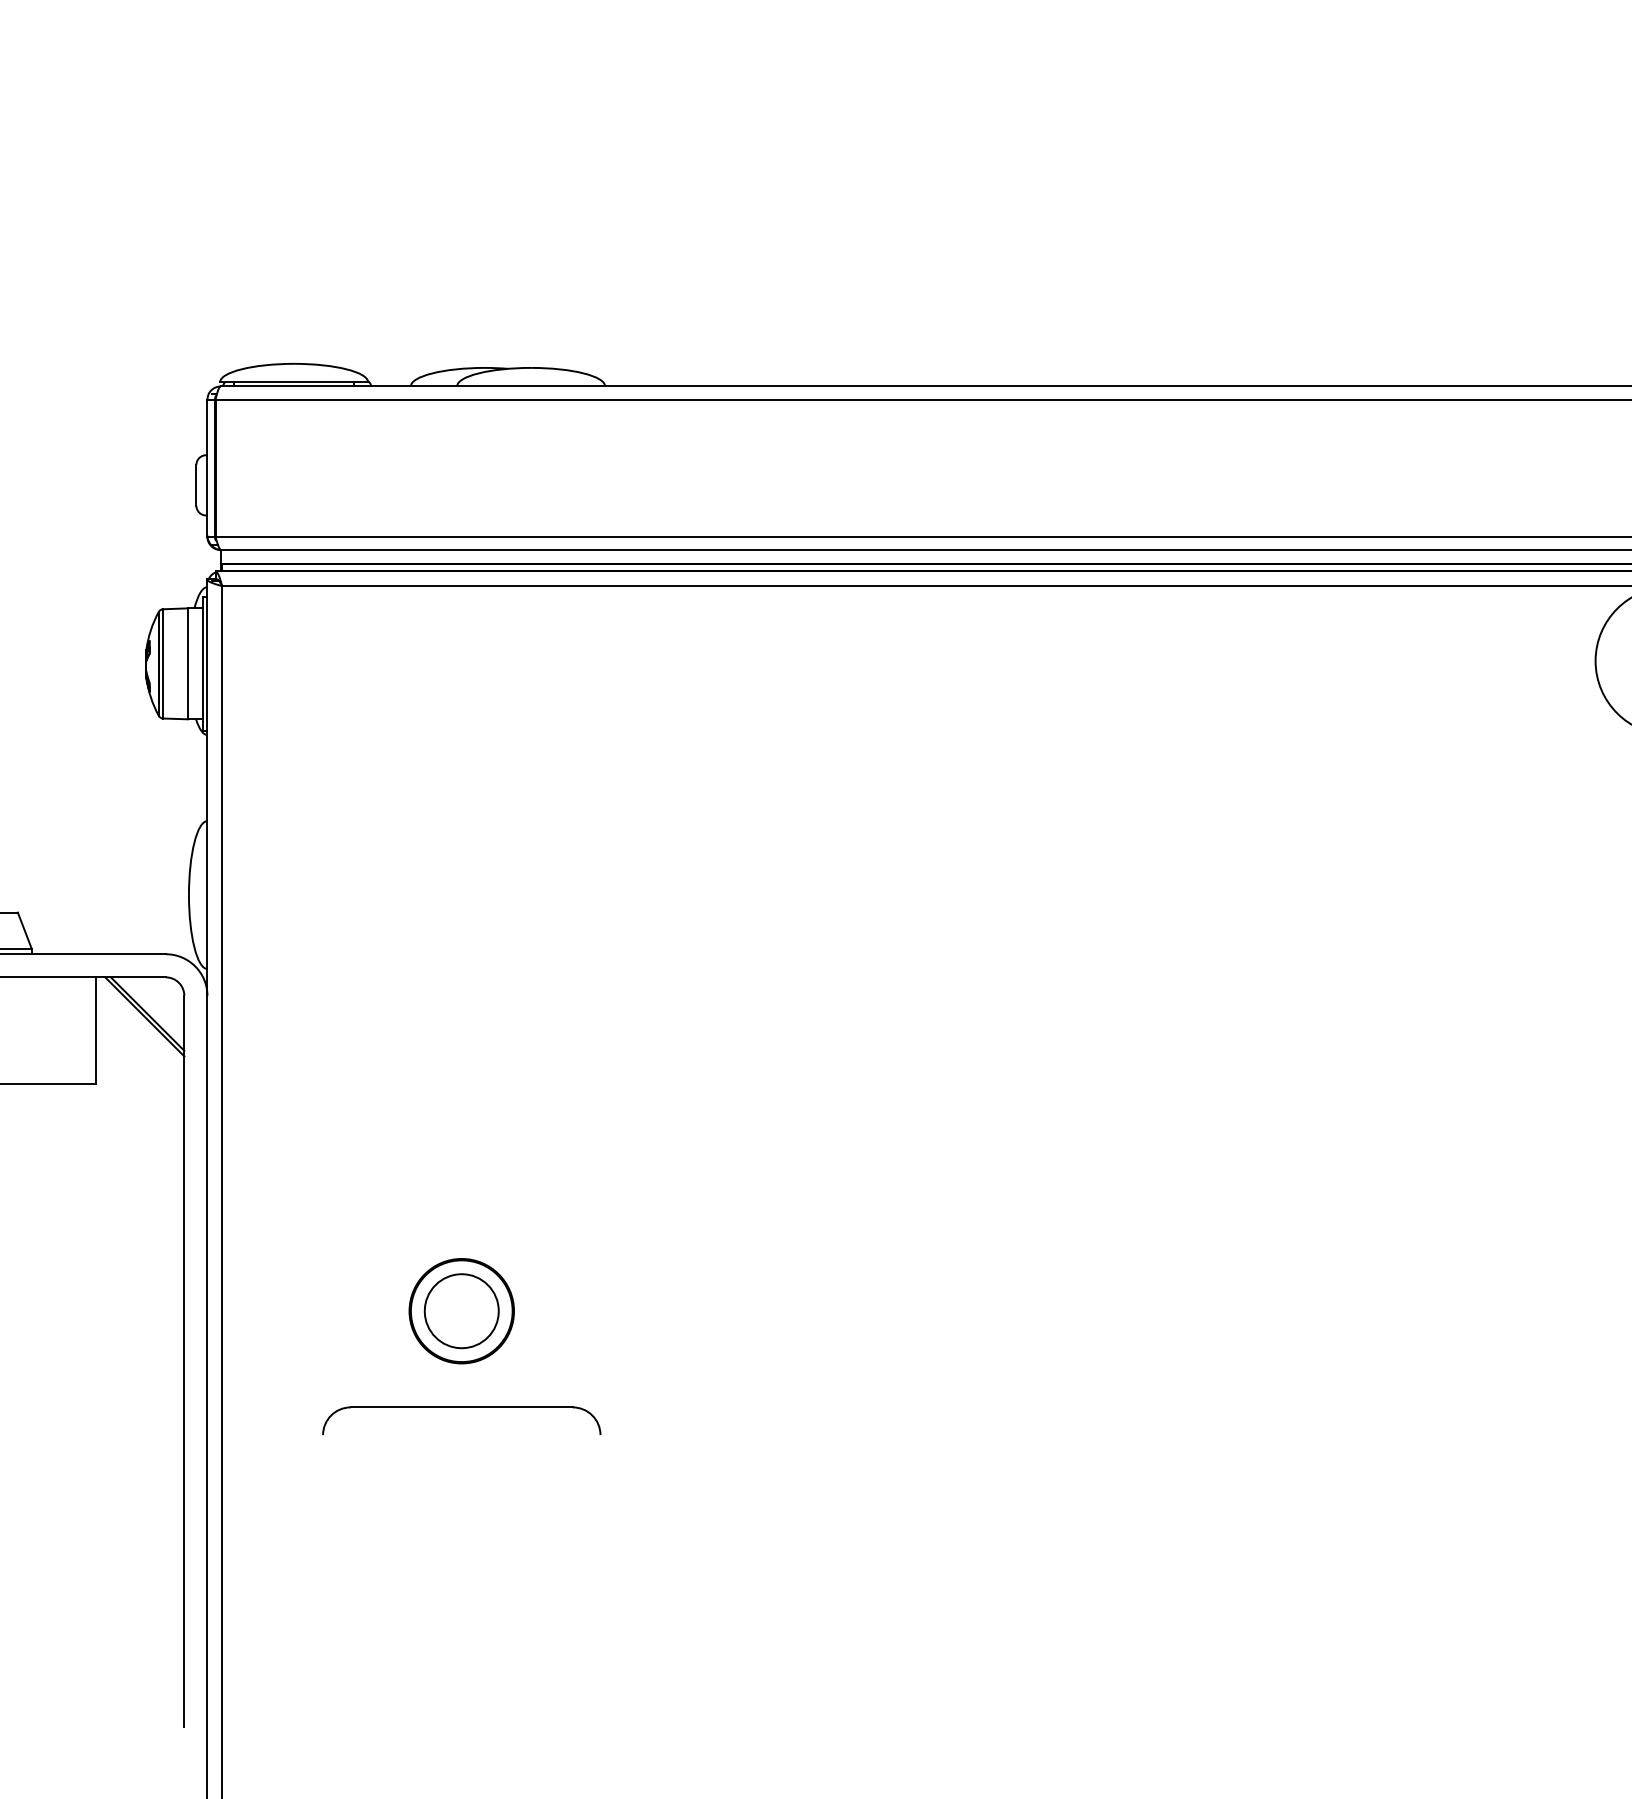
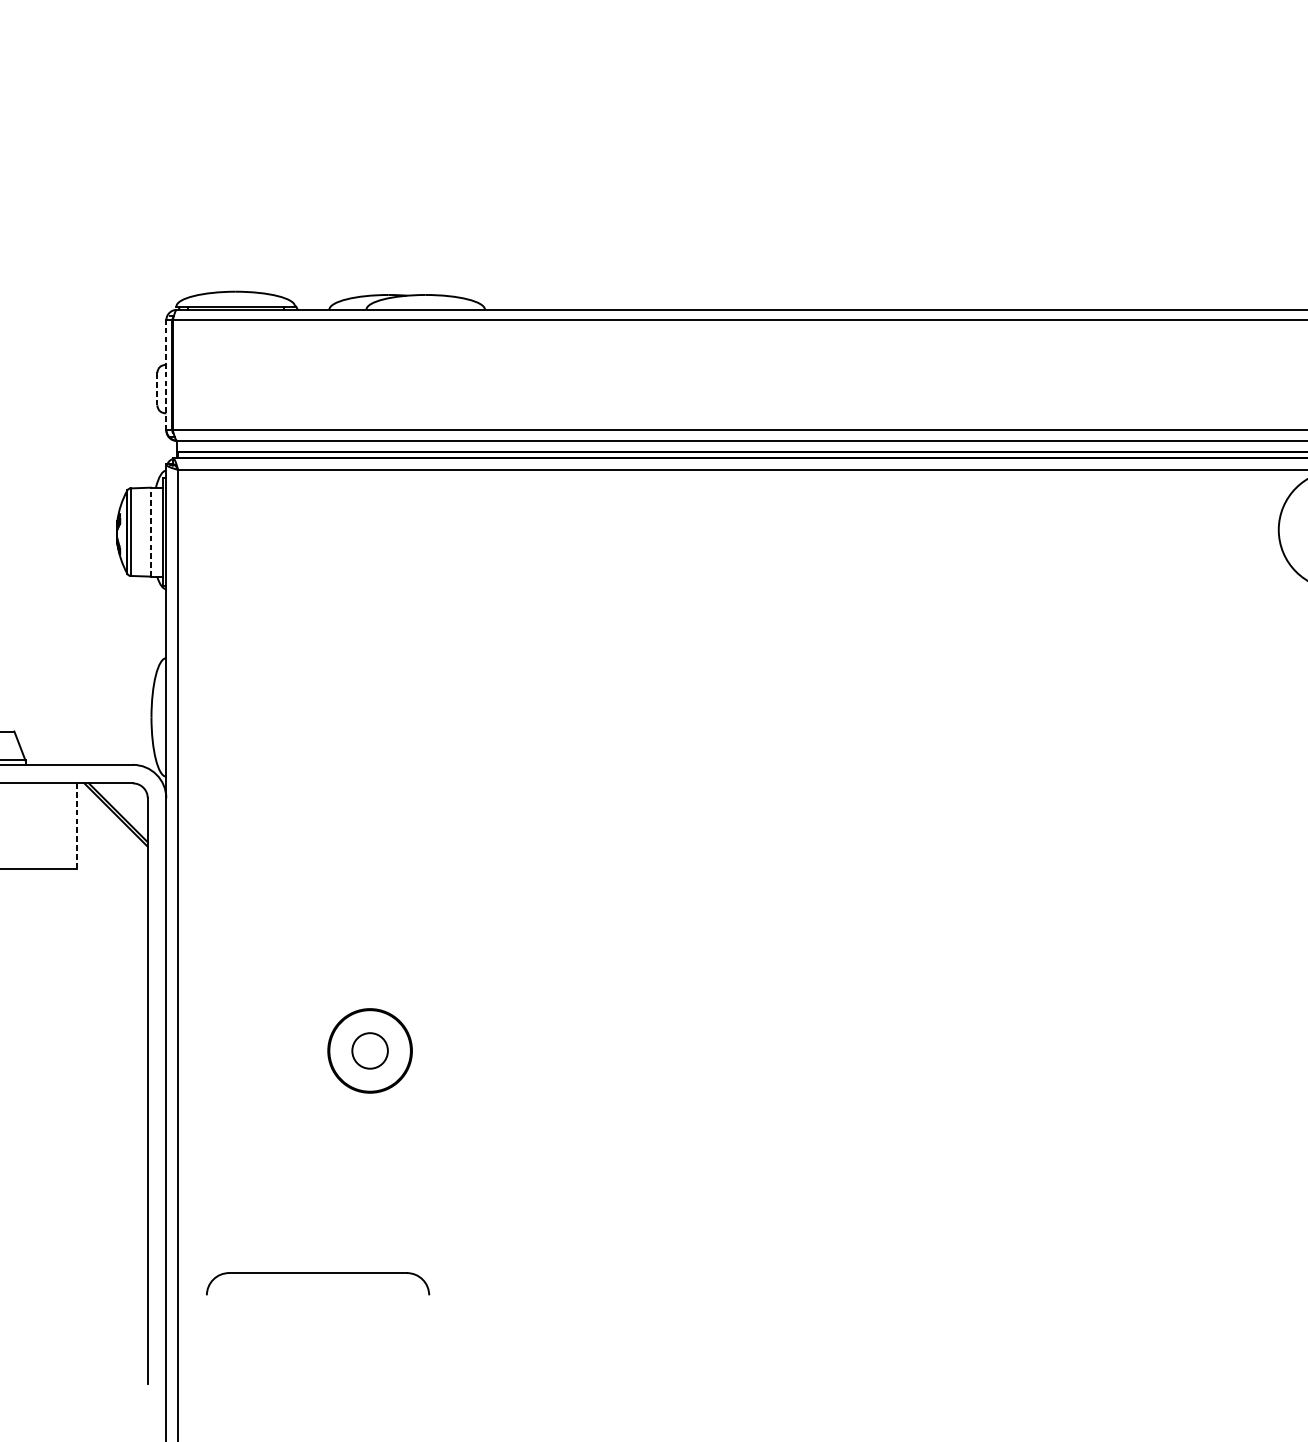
line: (207, 468) -> (166, 375), solid -> dashed
line: (196, 486) -> (157, 390), solid -> dashed
line: (188, 663) -> (151, 531), solid -> dashed
line: (96, 1031) -> (77, 826), solid -> dashed
circle: (461, 1311) -> (369, 1051), size x0.6
part: (461, 1407) -> (317, 1273), moved

